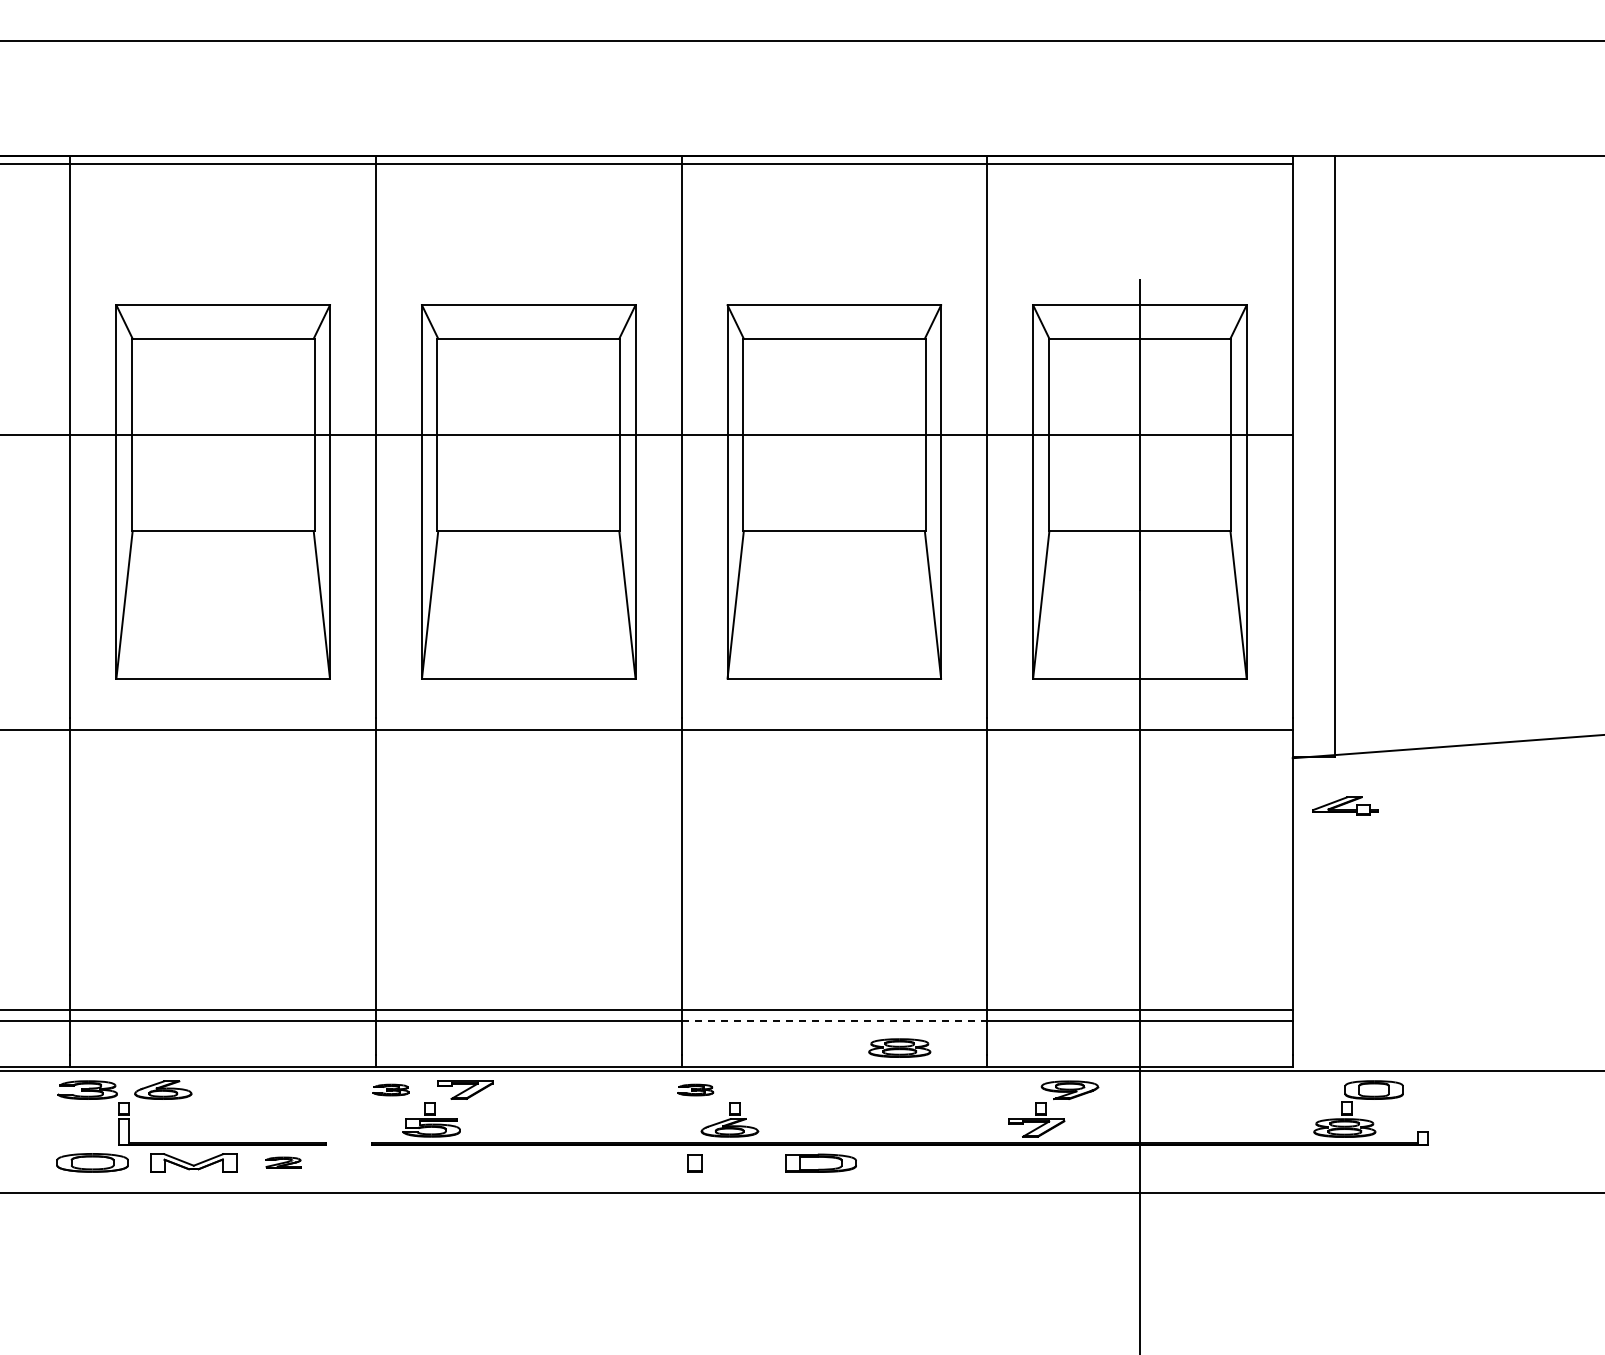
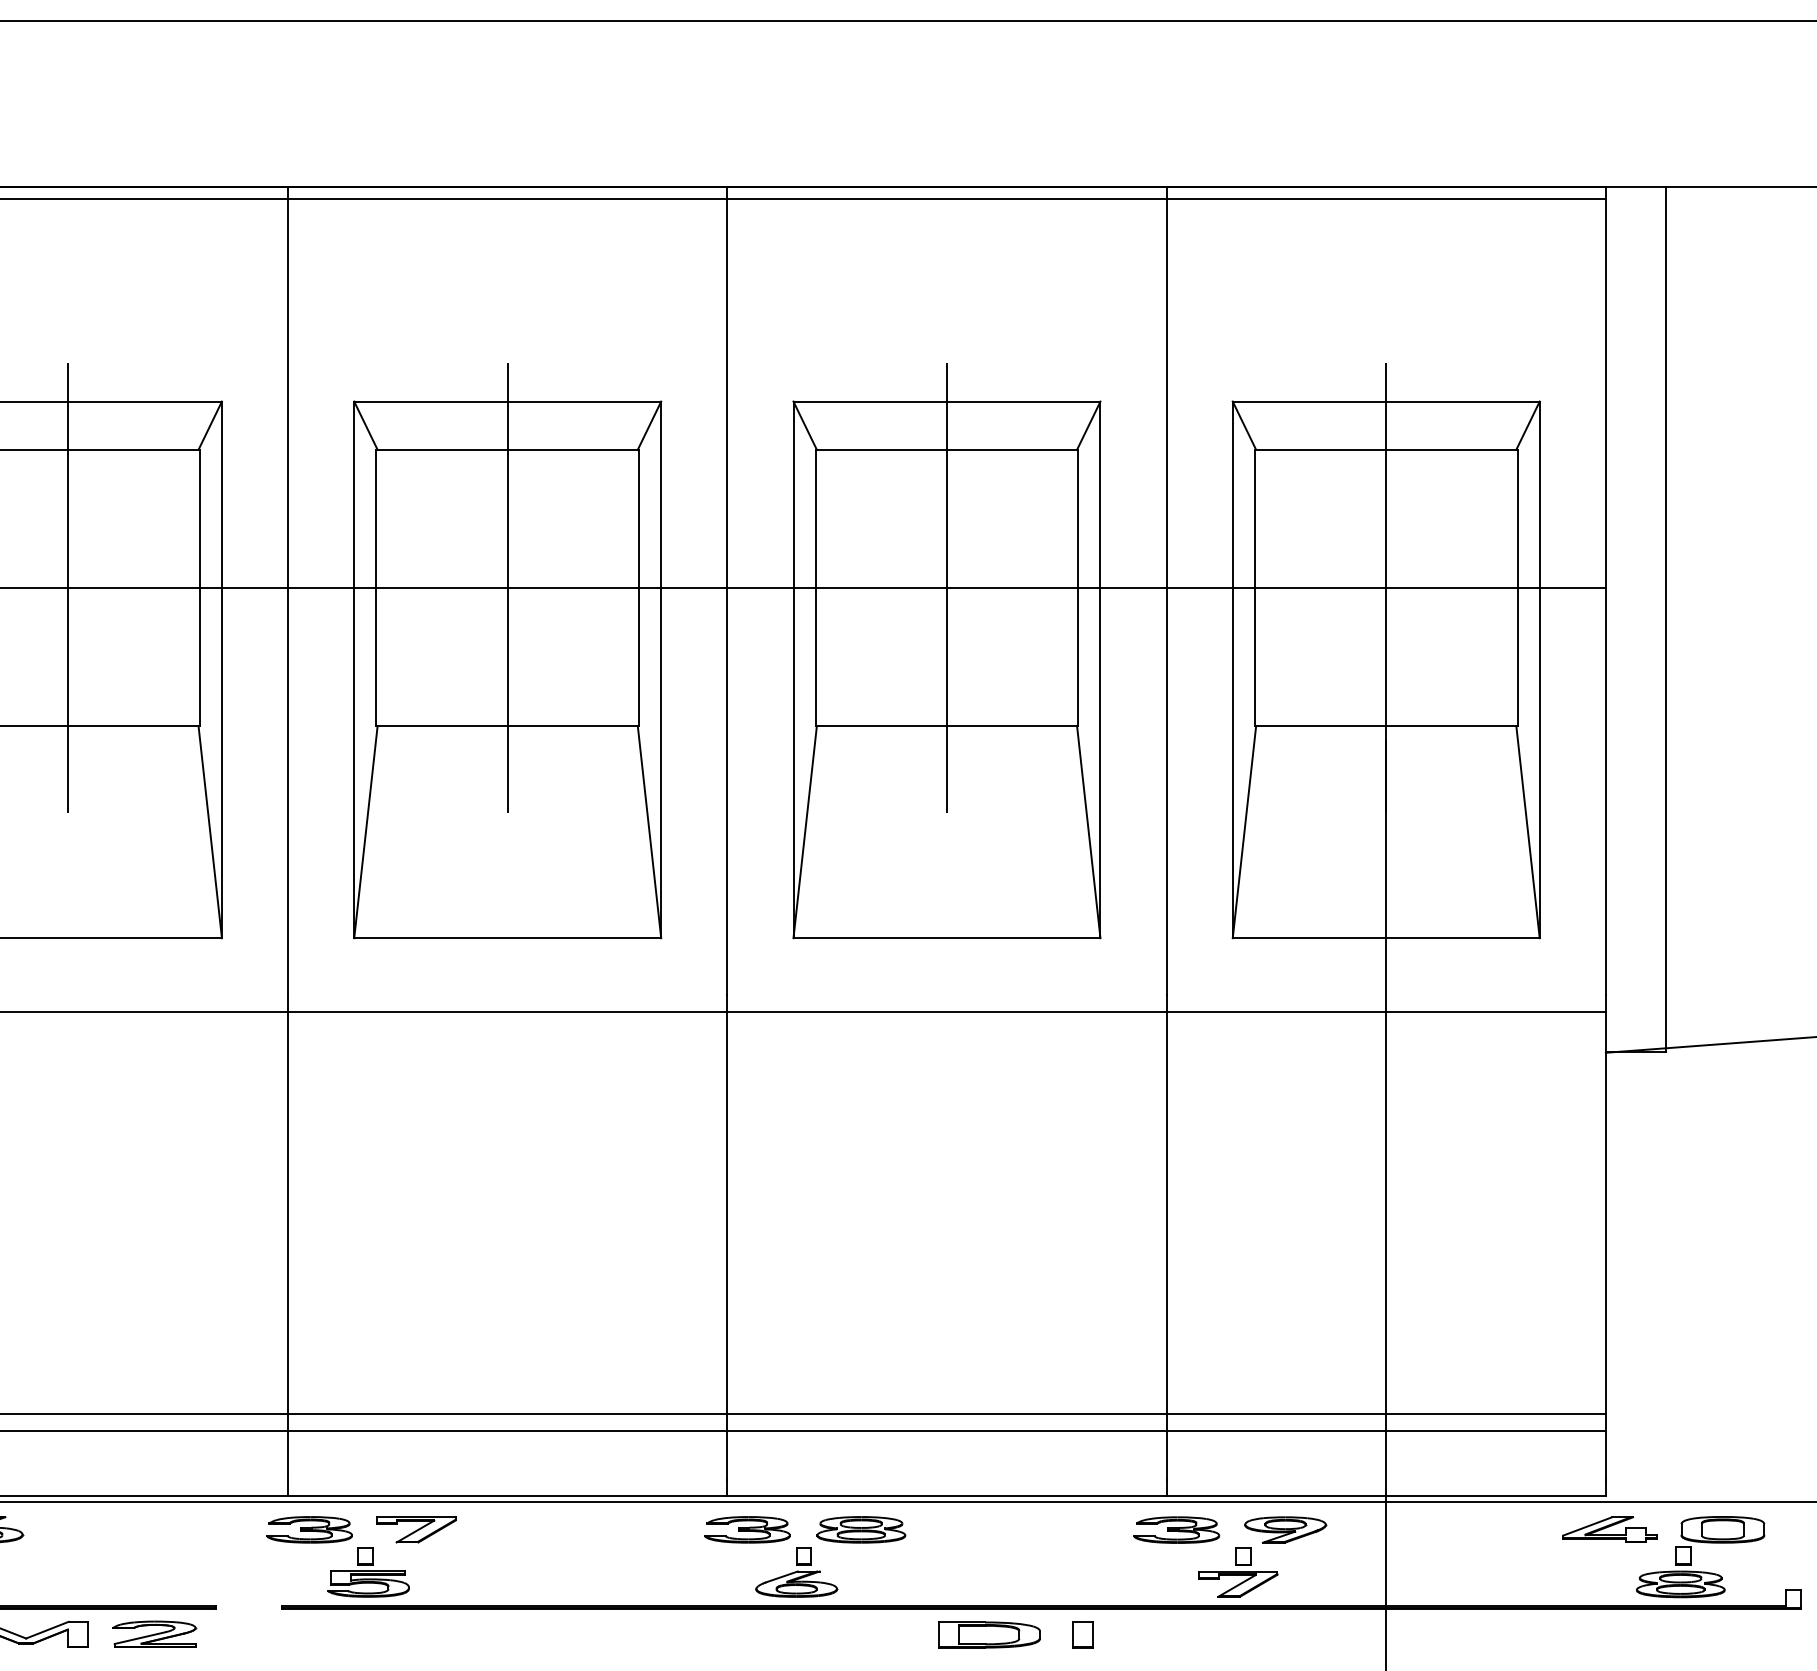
line: (223, 434) -> (68, 587), added
line: (528, 434) -> (507, 587), added
line: (834, 434) -> (947, 587), added
part: (1345, 805) -> (1609, 1528), moved
line: (834, 1021) -> (947, 1431), dashed -> solid
part: (899, 1047) -> (860, 1528), moved
part: (390, 1089) -> (308, 1528), size x1.67
part: (695, 1089) -> (747, 1528), size x1.67
part: (994, 1090) -> (1177, 1530), added
part: (283, 1162) -> (155, 1633), size x1.67
part: (820, 1162) -> (988, 1633), moved
part: (694, 1163) -> (1082, 1635), moved

